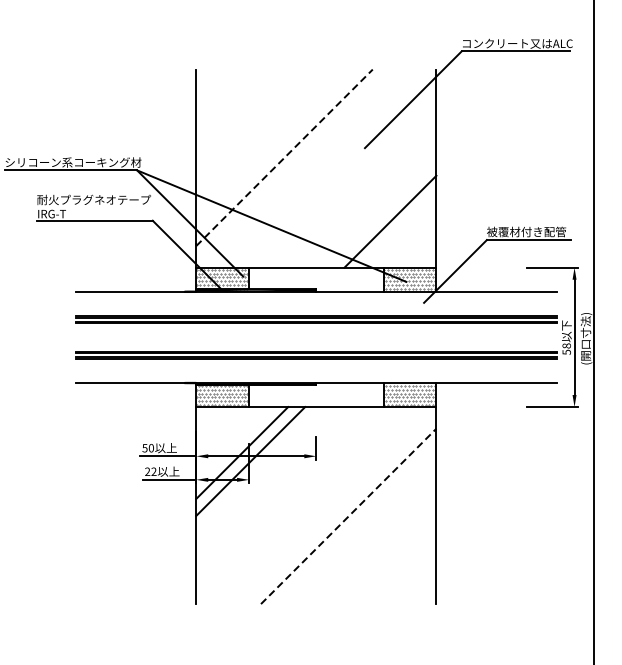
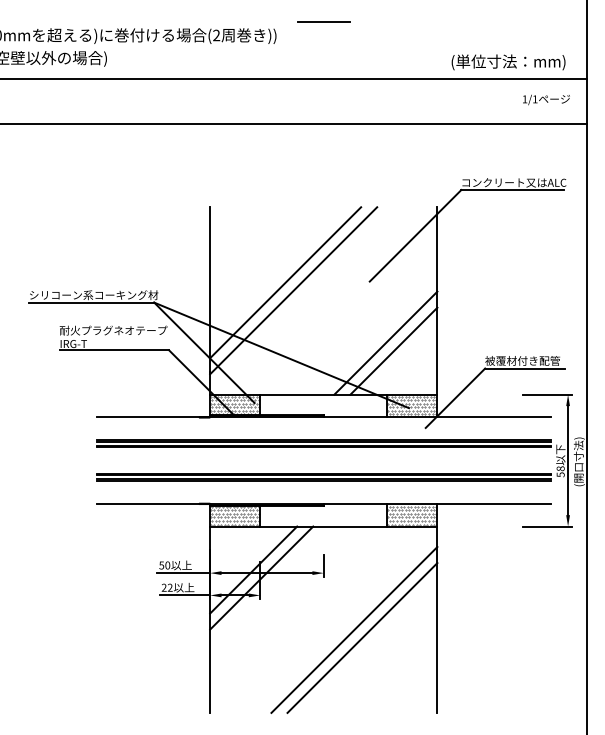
line: (275, 149) -> (285, 282), added
line: (285, 157) -> (294, 290), dashed -> solid
line: (381, 212) -> (385, 342), added
line: (348, 515) -> (354, 629), dashed -> solid
line: (357, 524) -> (362, 637), added

